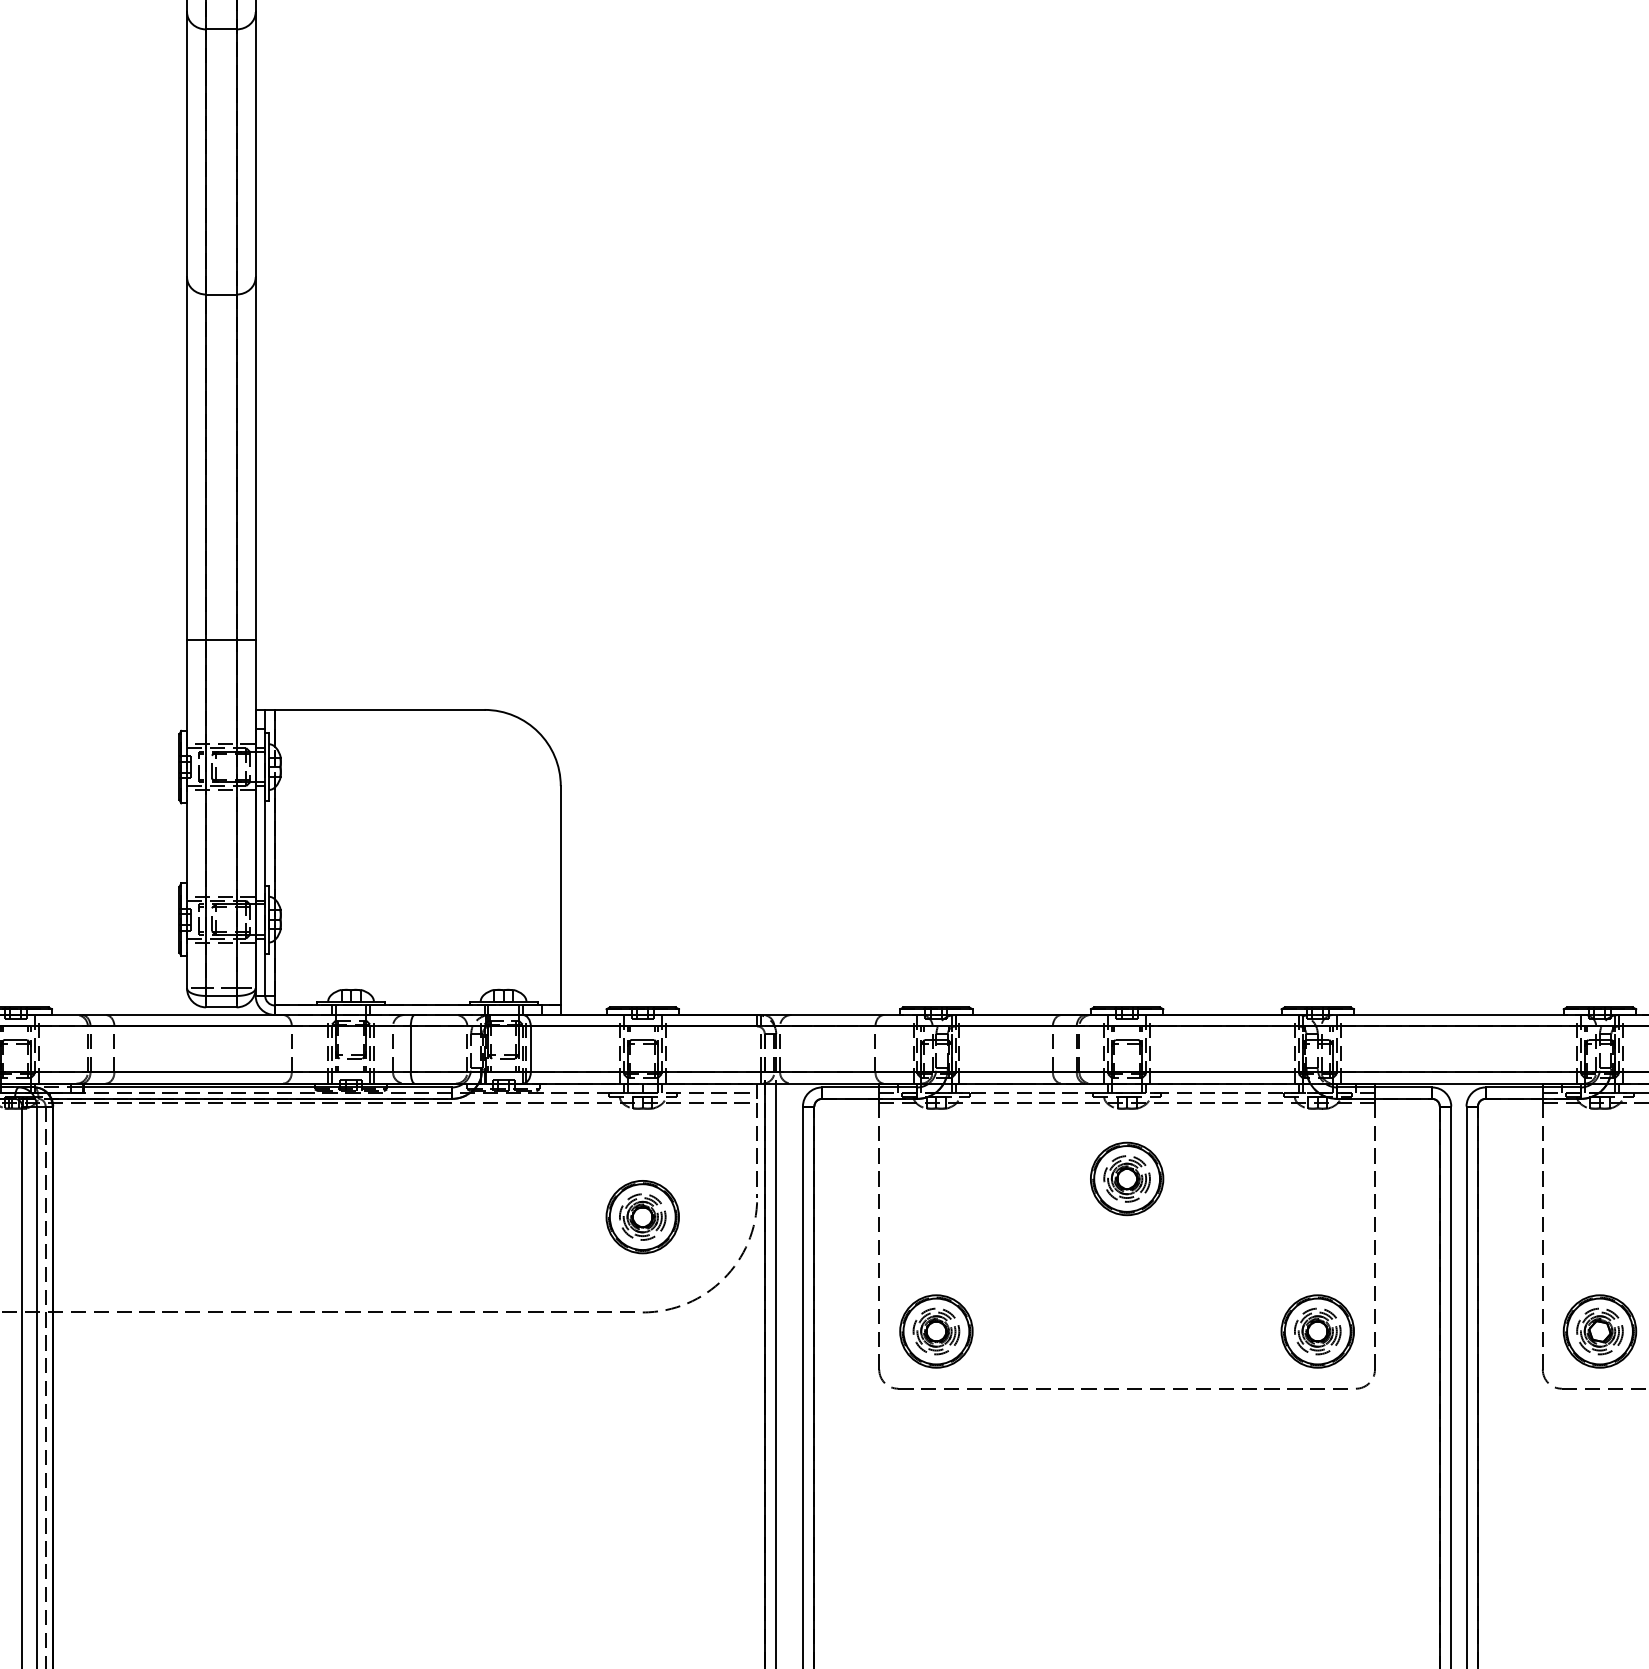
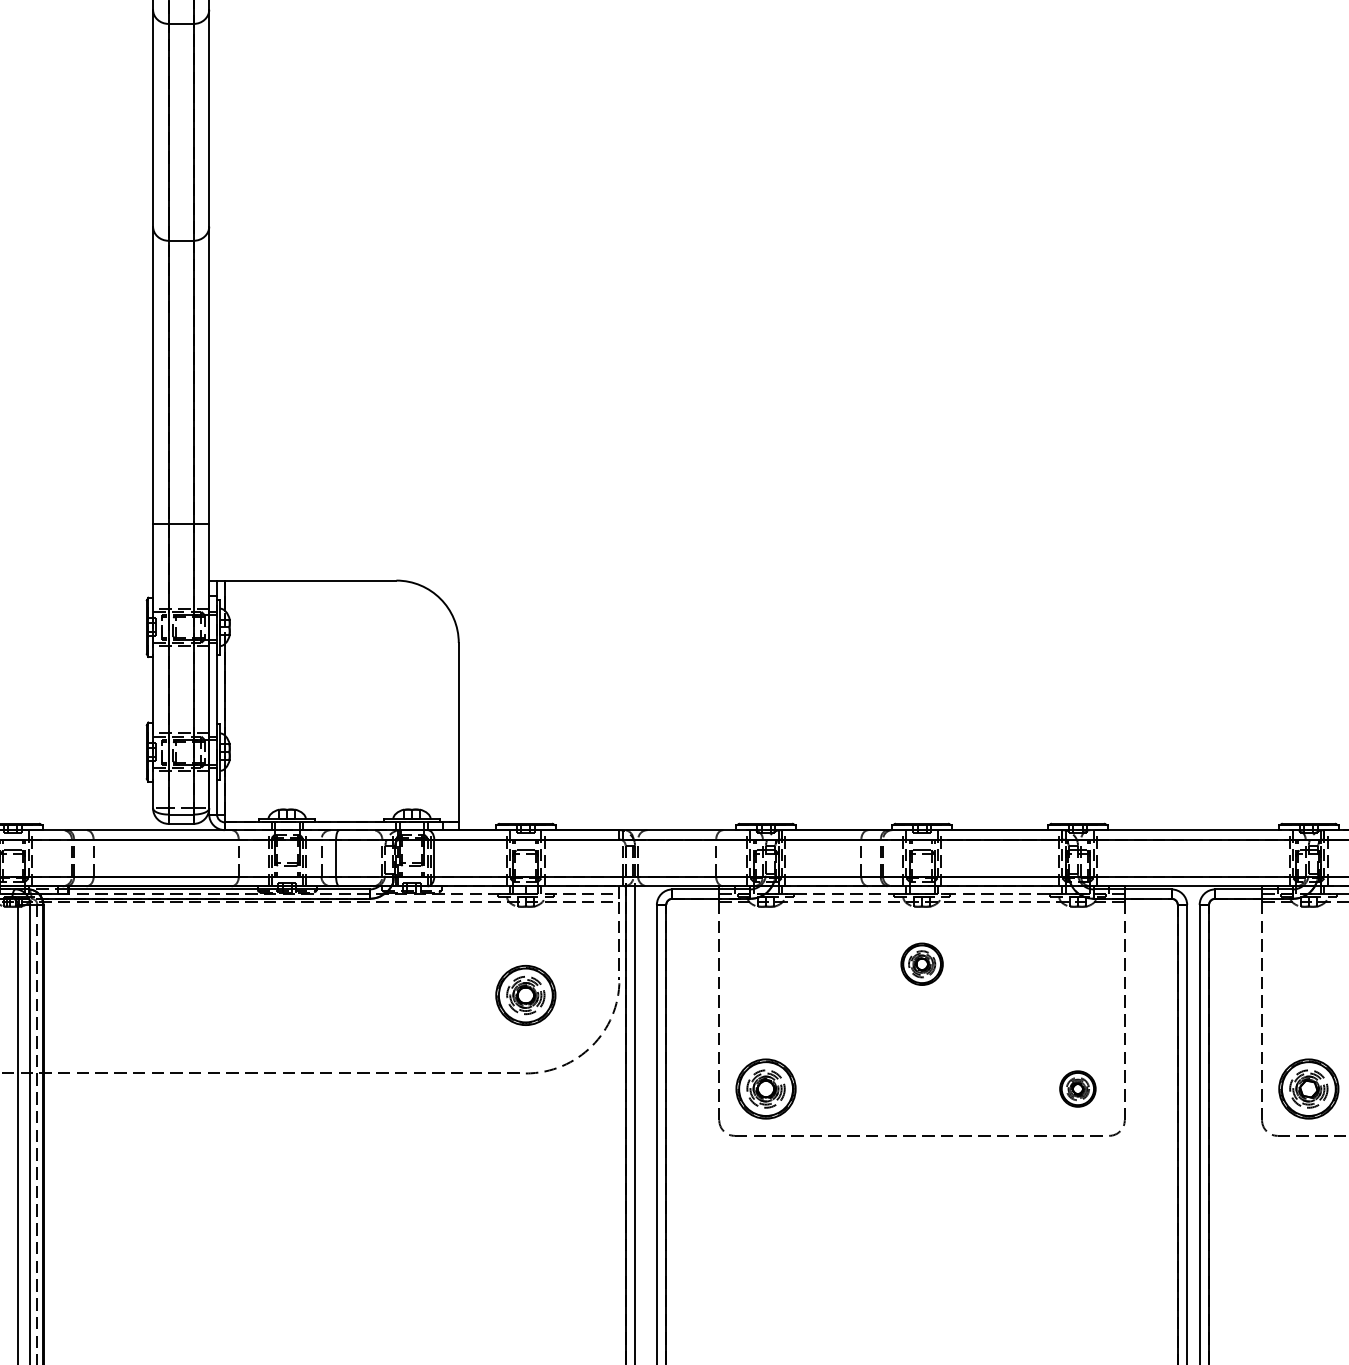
part: (1127, 1178) -> (922, 963), size x0.7
part: (1317, 1331) -> (1077, 1089), size x0.6

